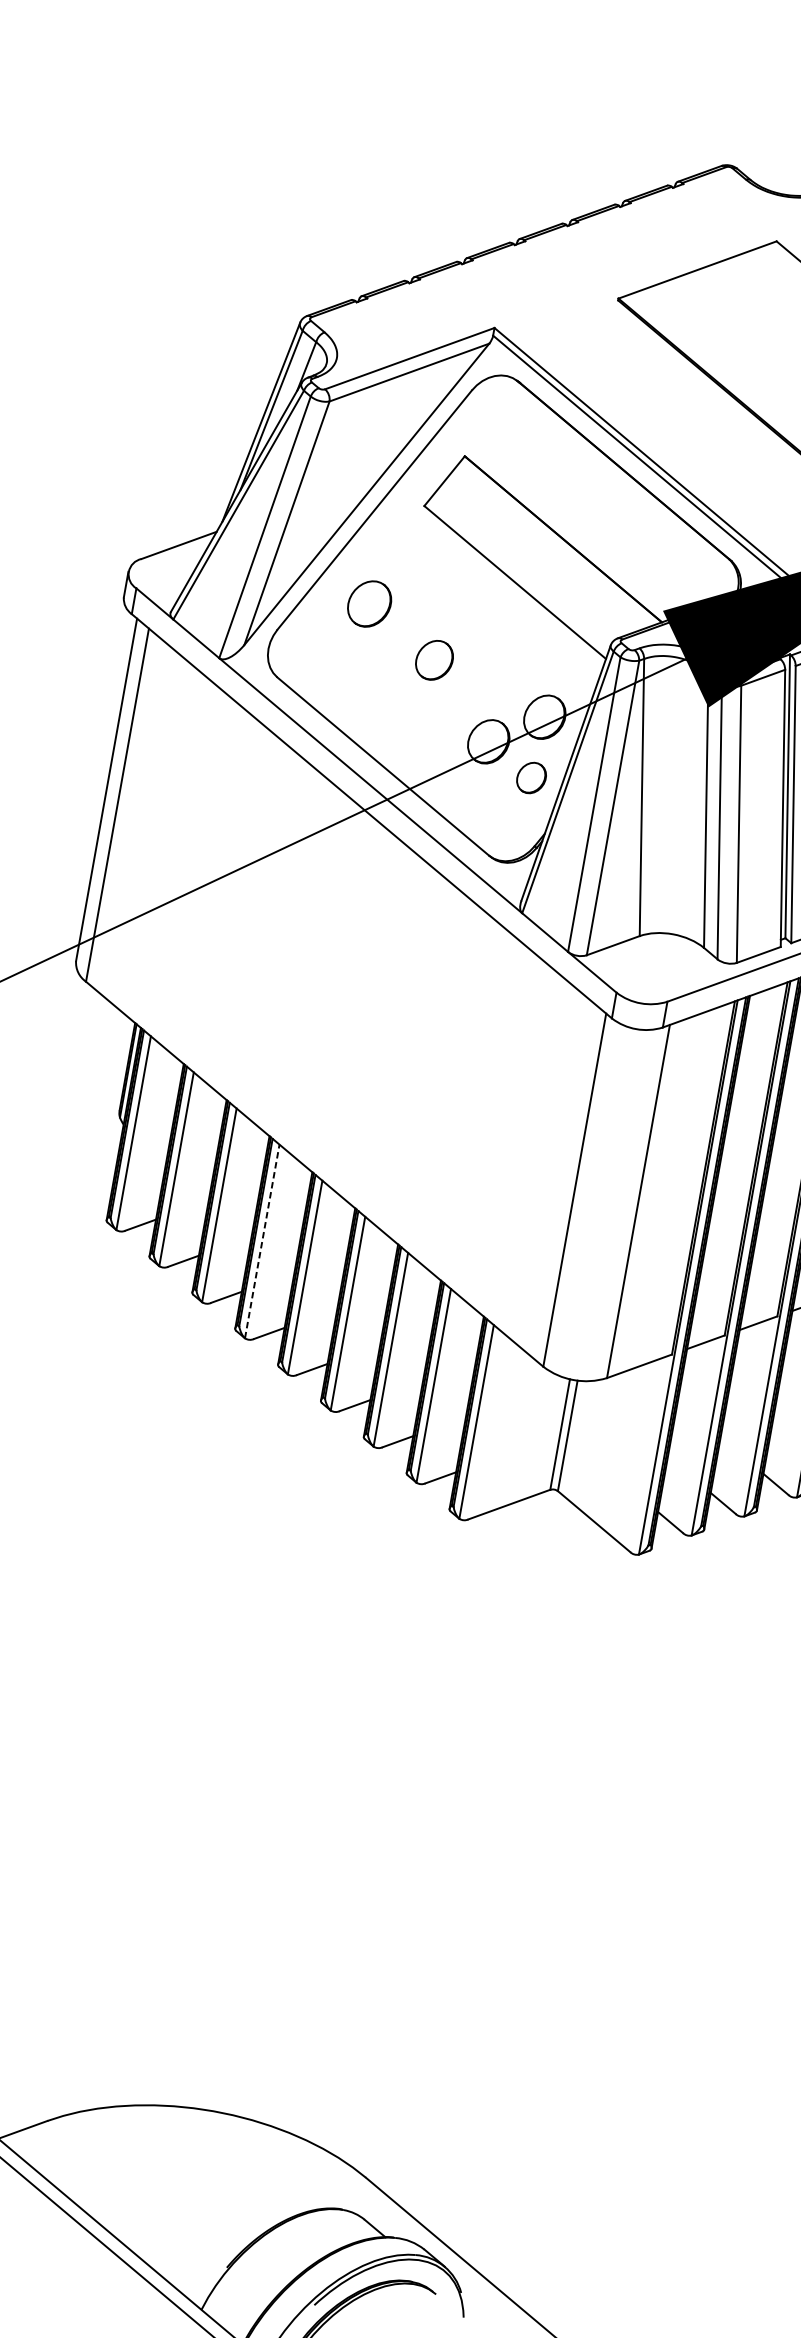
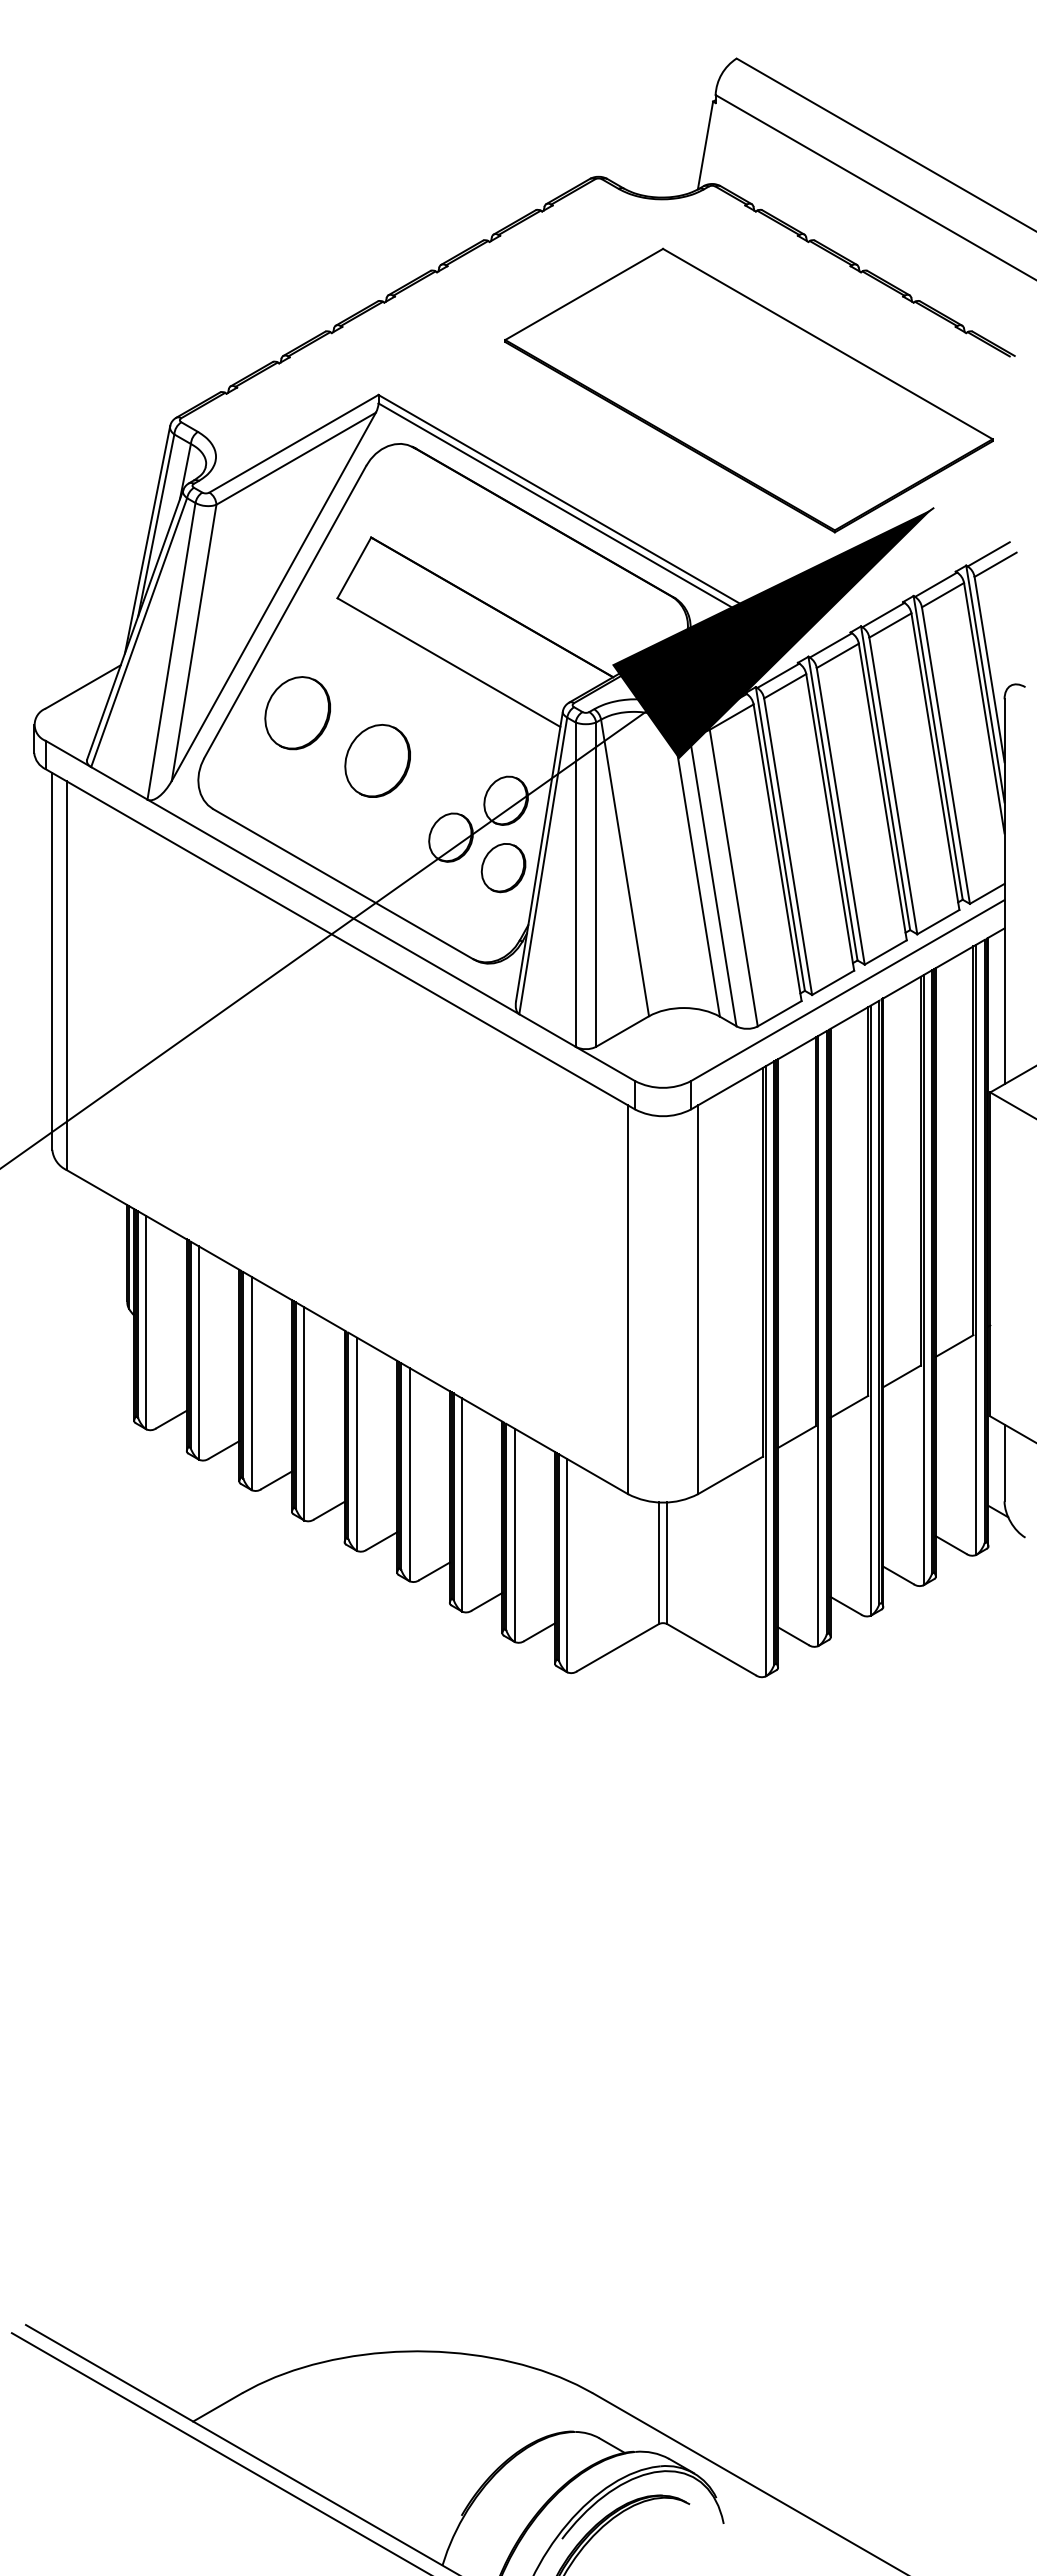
part: (369, 604) -> (297, 713), size x1.43
part: (434, 659) -> (377, 760), size x1.67
part: (531, 778) -> (503, 868), size x1.43
line: (262, 1241) -> (304, 1413), dashed -> solid

